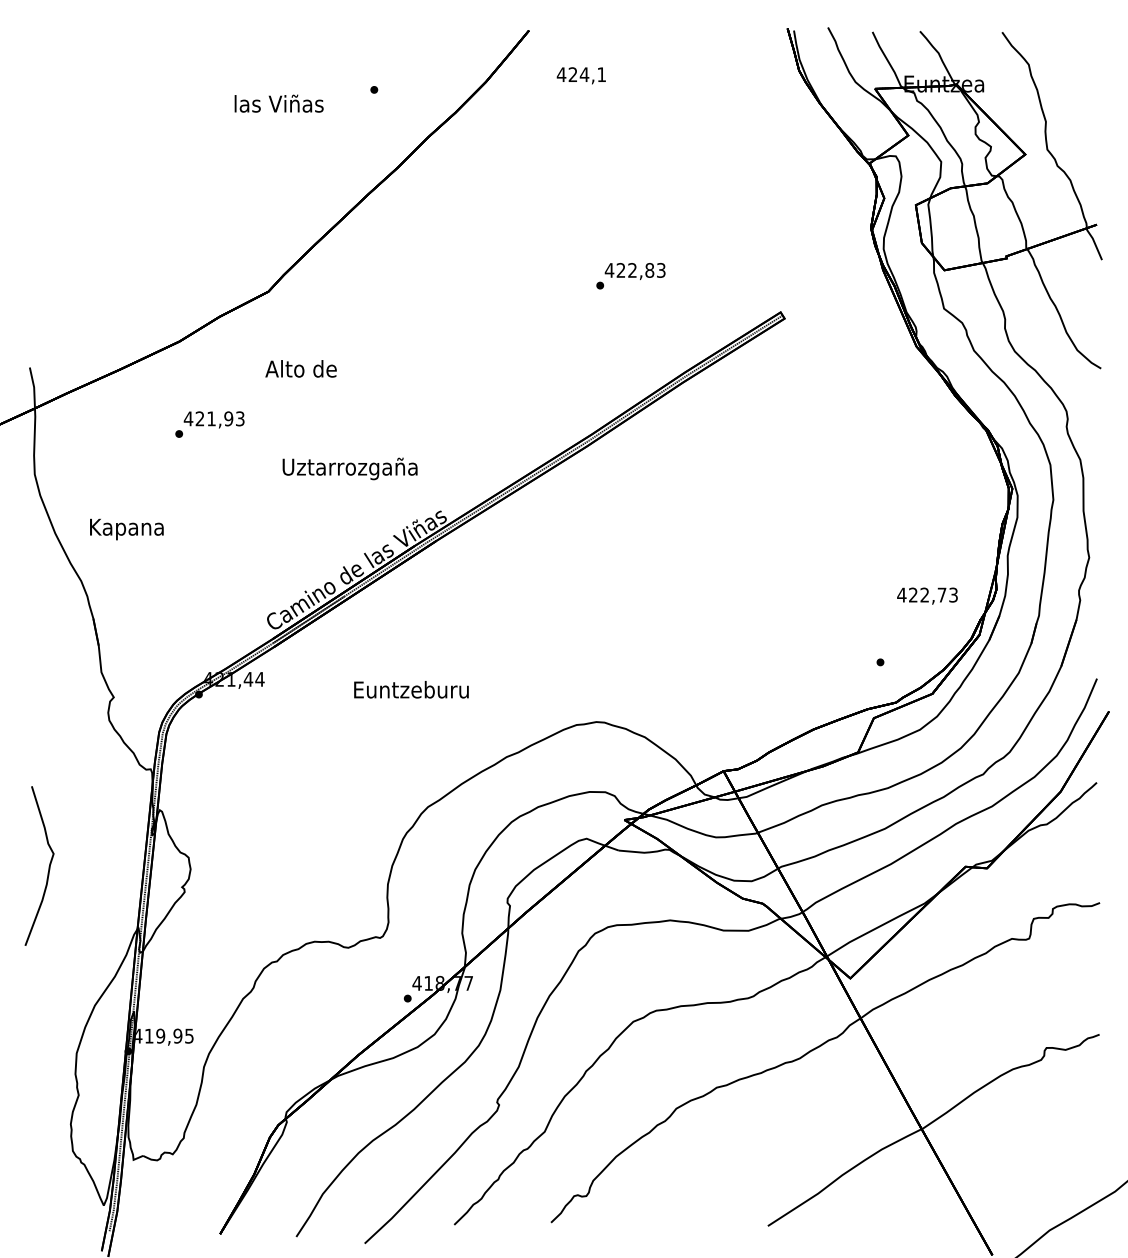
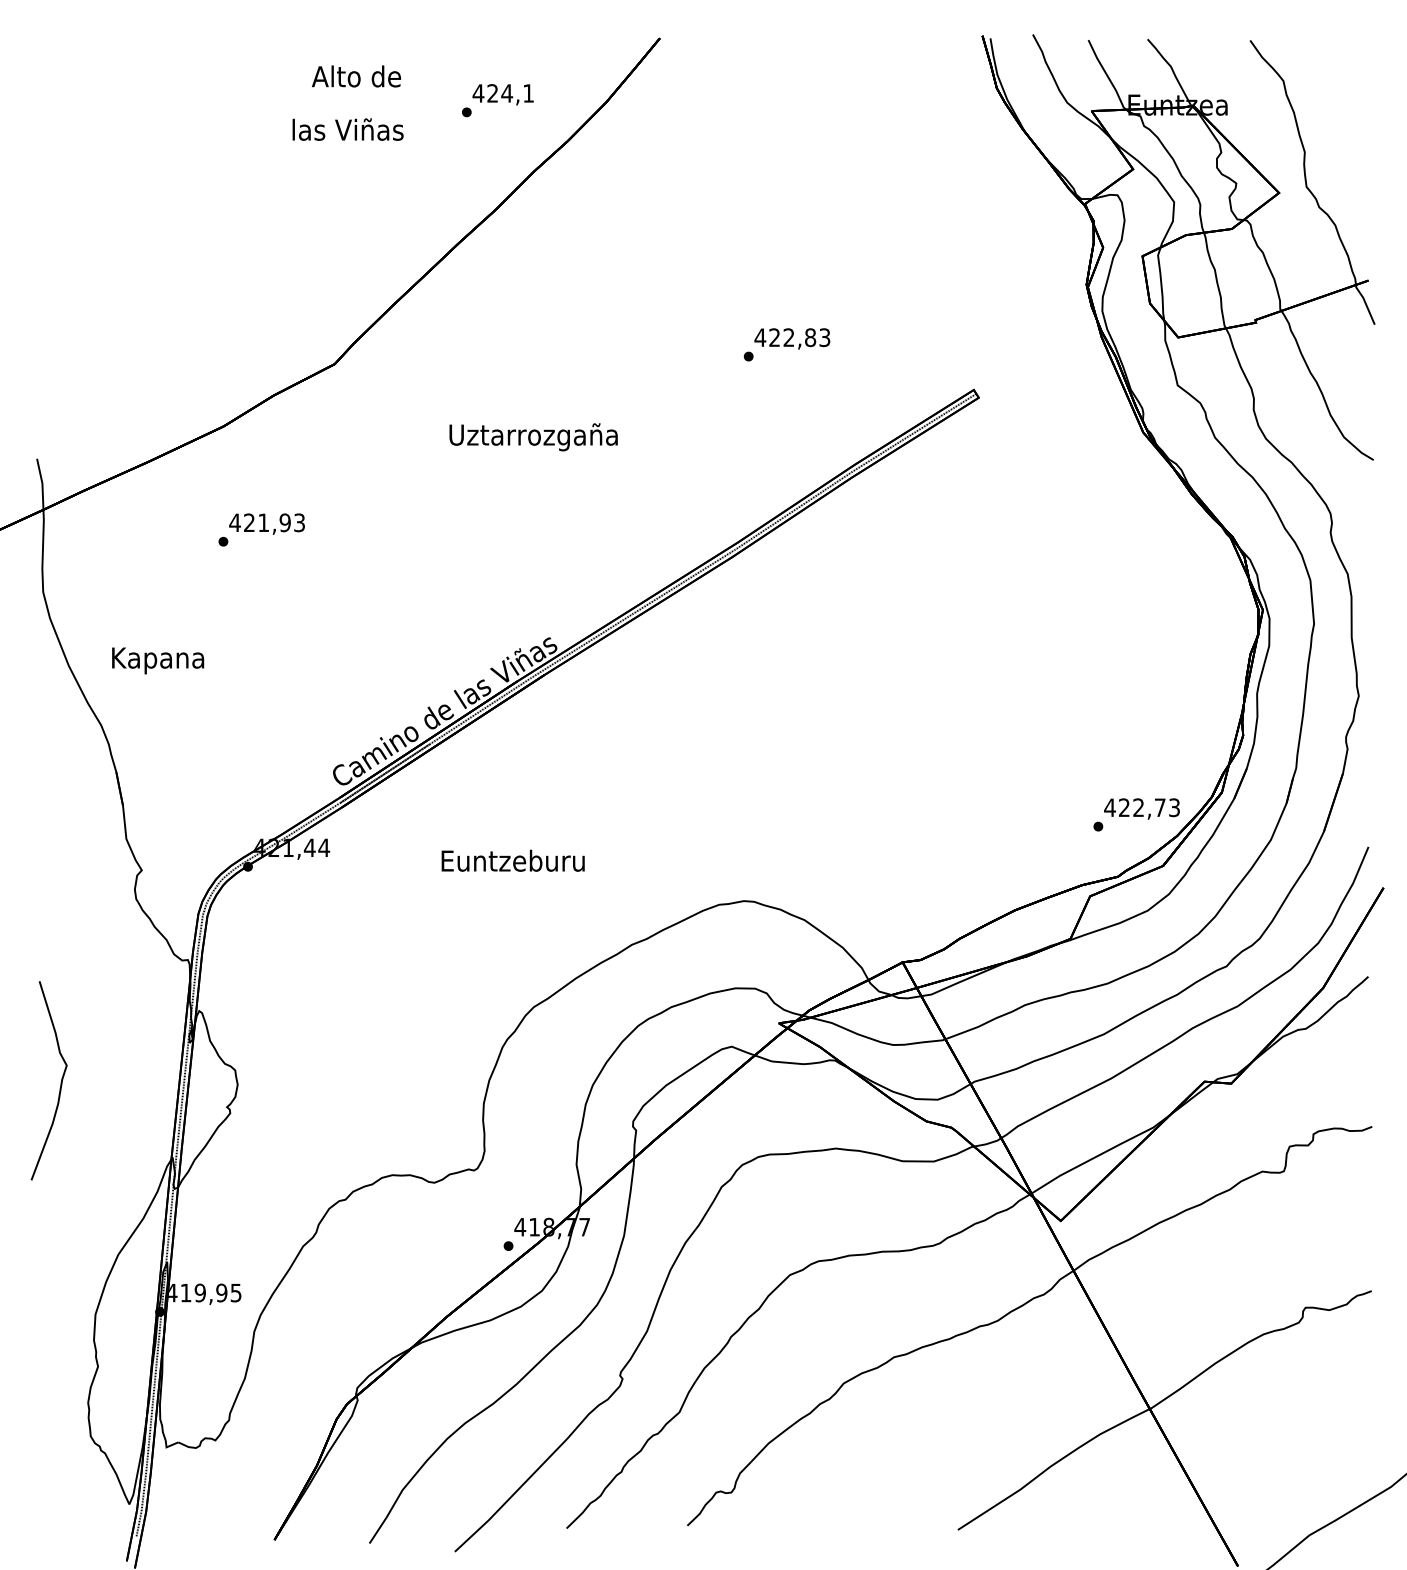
text: (580, 75) -> (502, 94), moved
text: (301, 368) -> (356, 76), moved
text: (349, 469) -> (533, 437), moved
text: (927, 595) -> (1141, 808), moved

